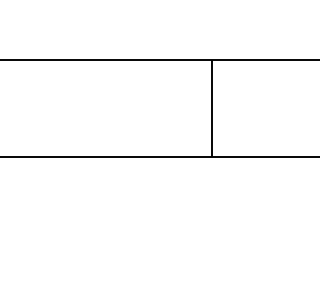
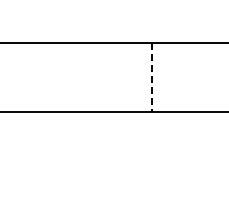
line: (211, 108) -> (151, 77), solid -> dashed

